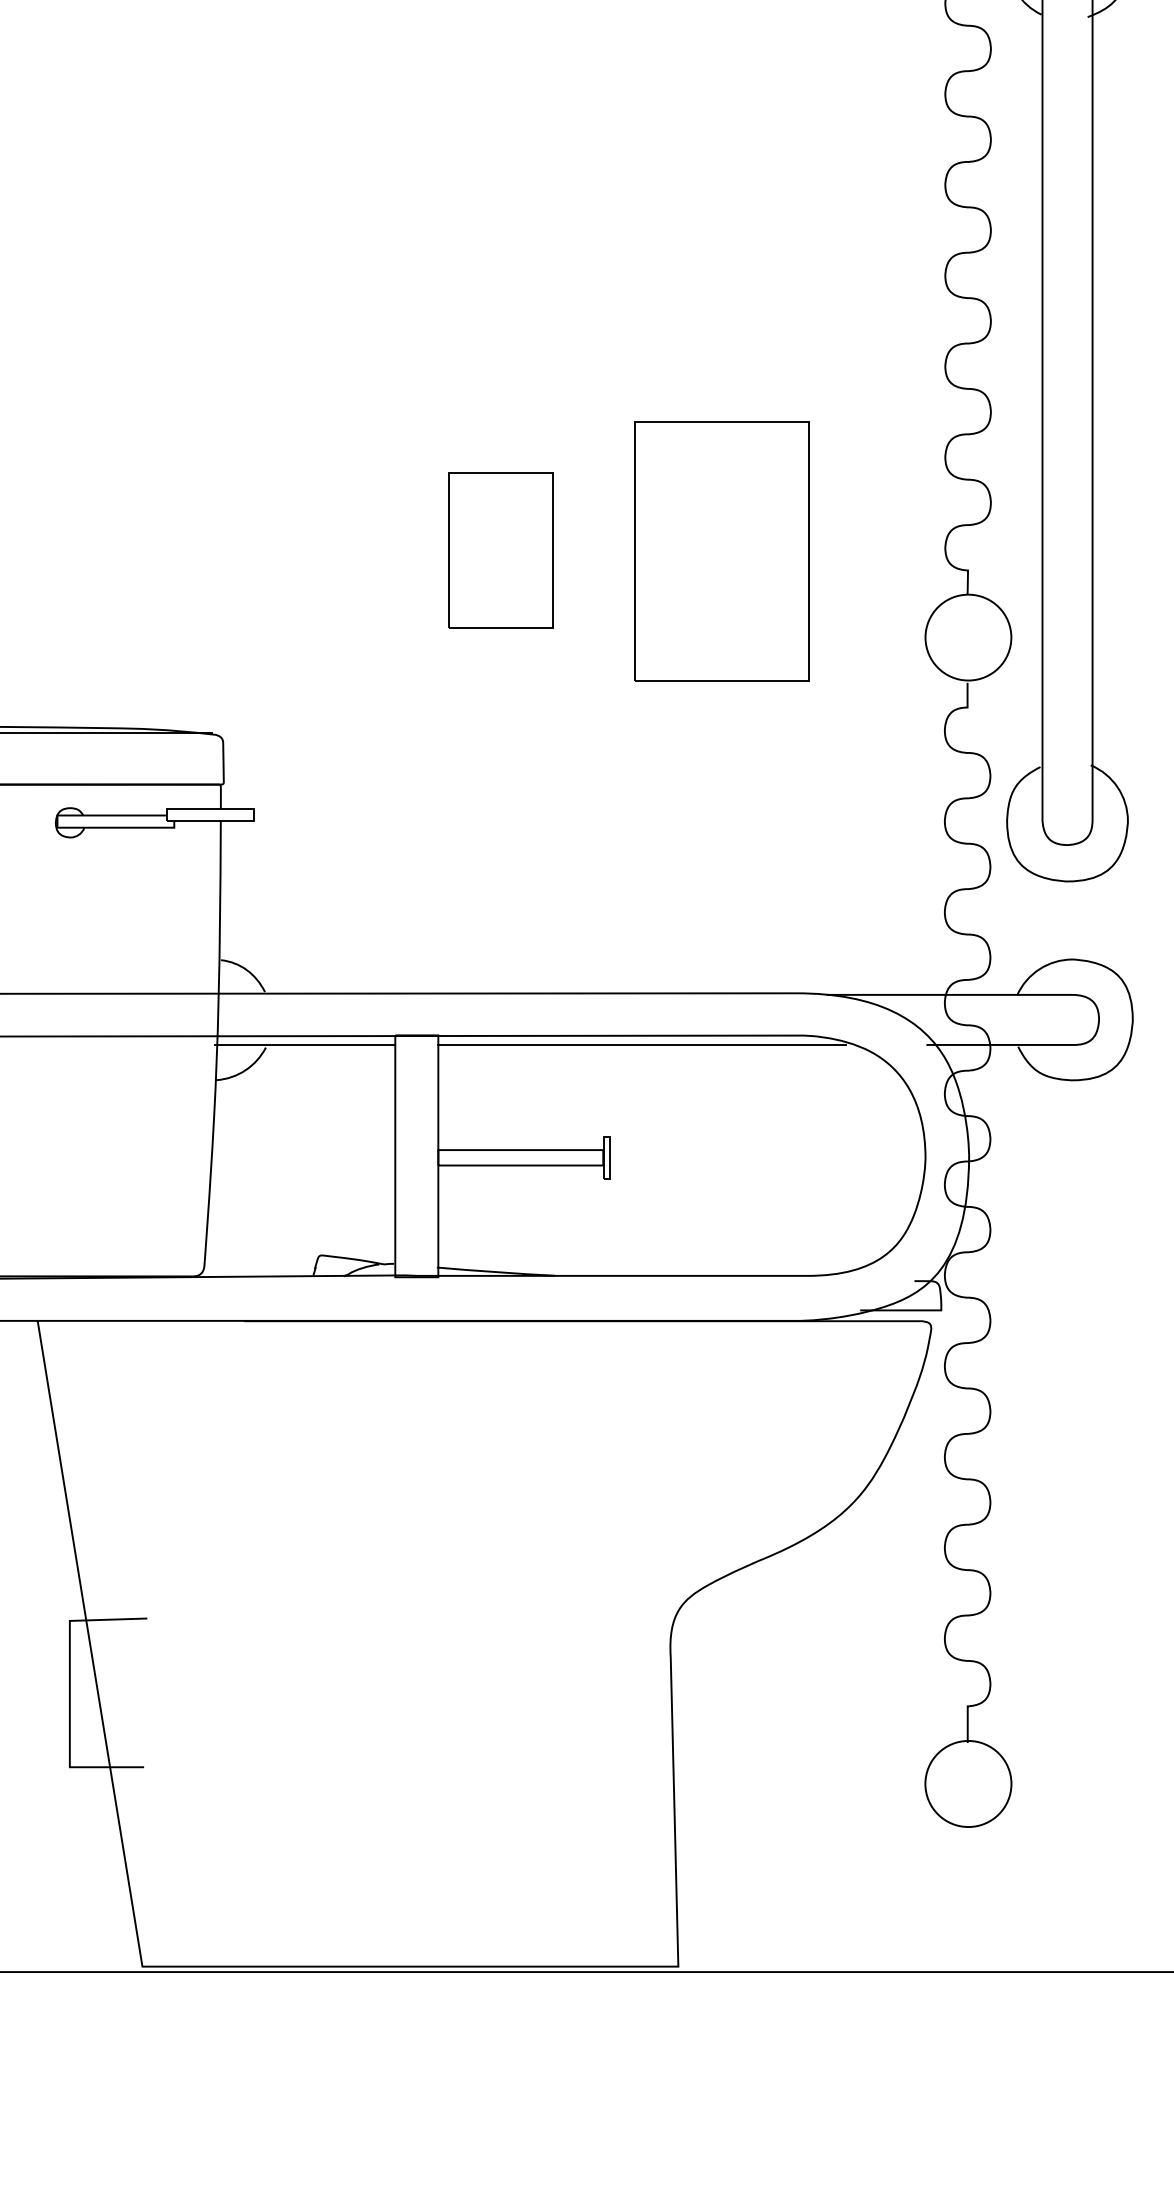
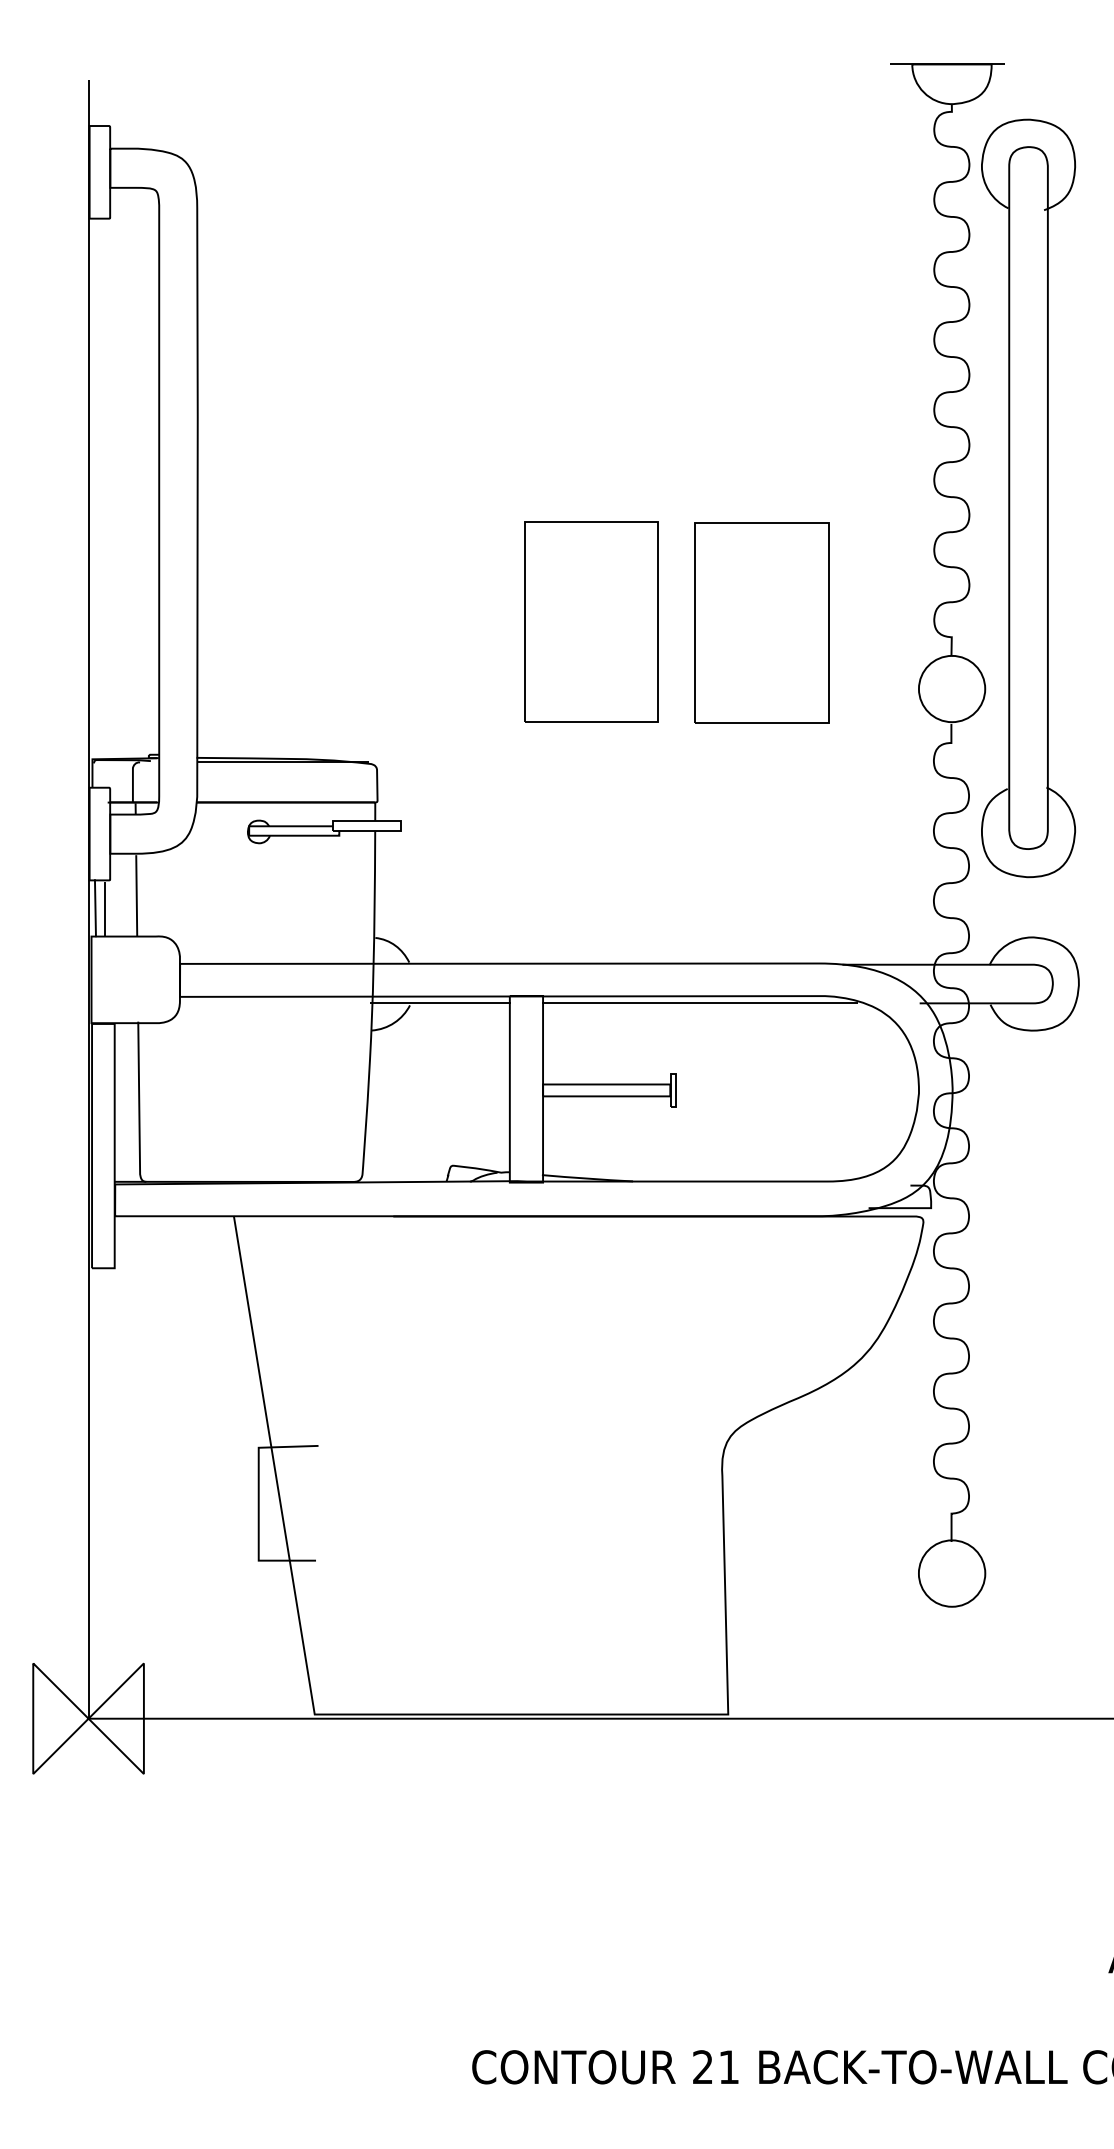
part: (501, 550) -> (591, 621), size x1.67

